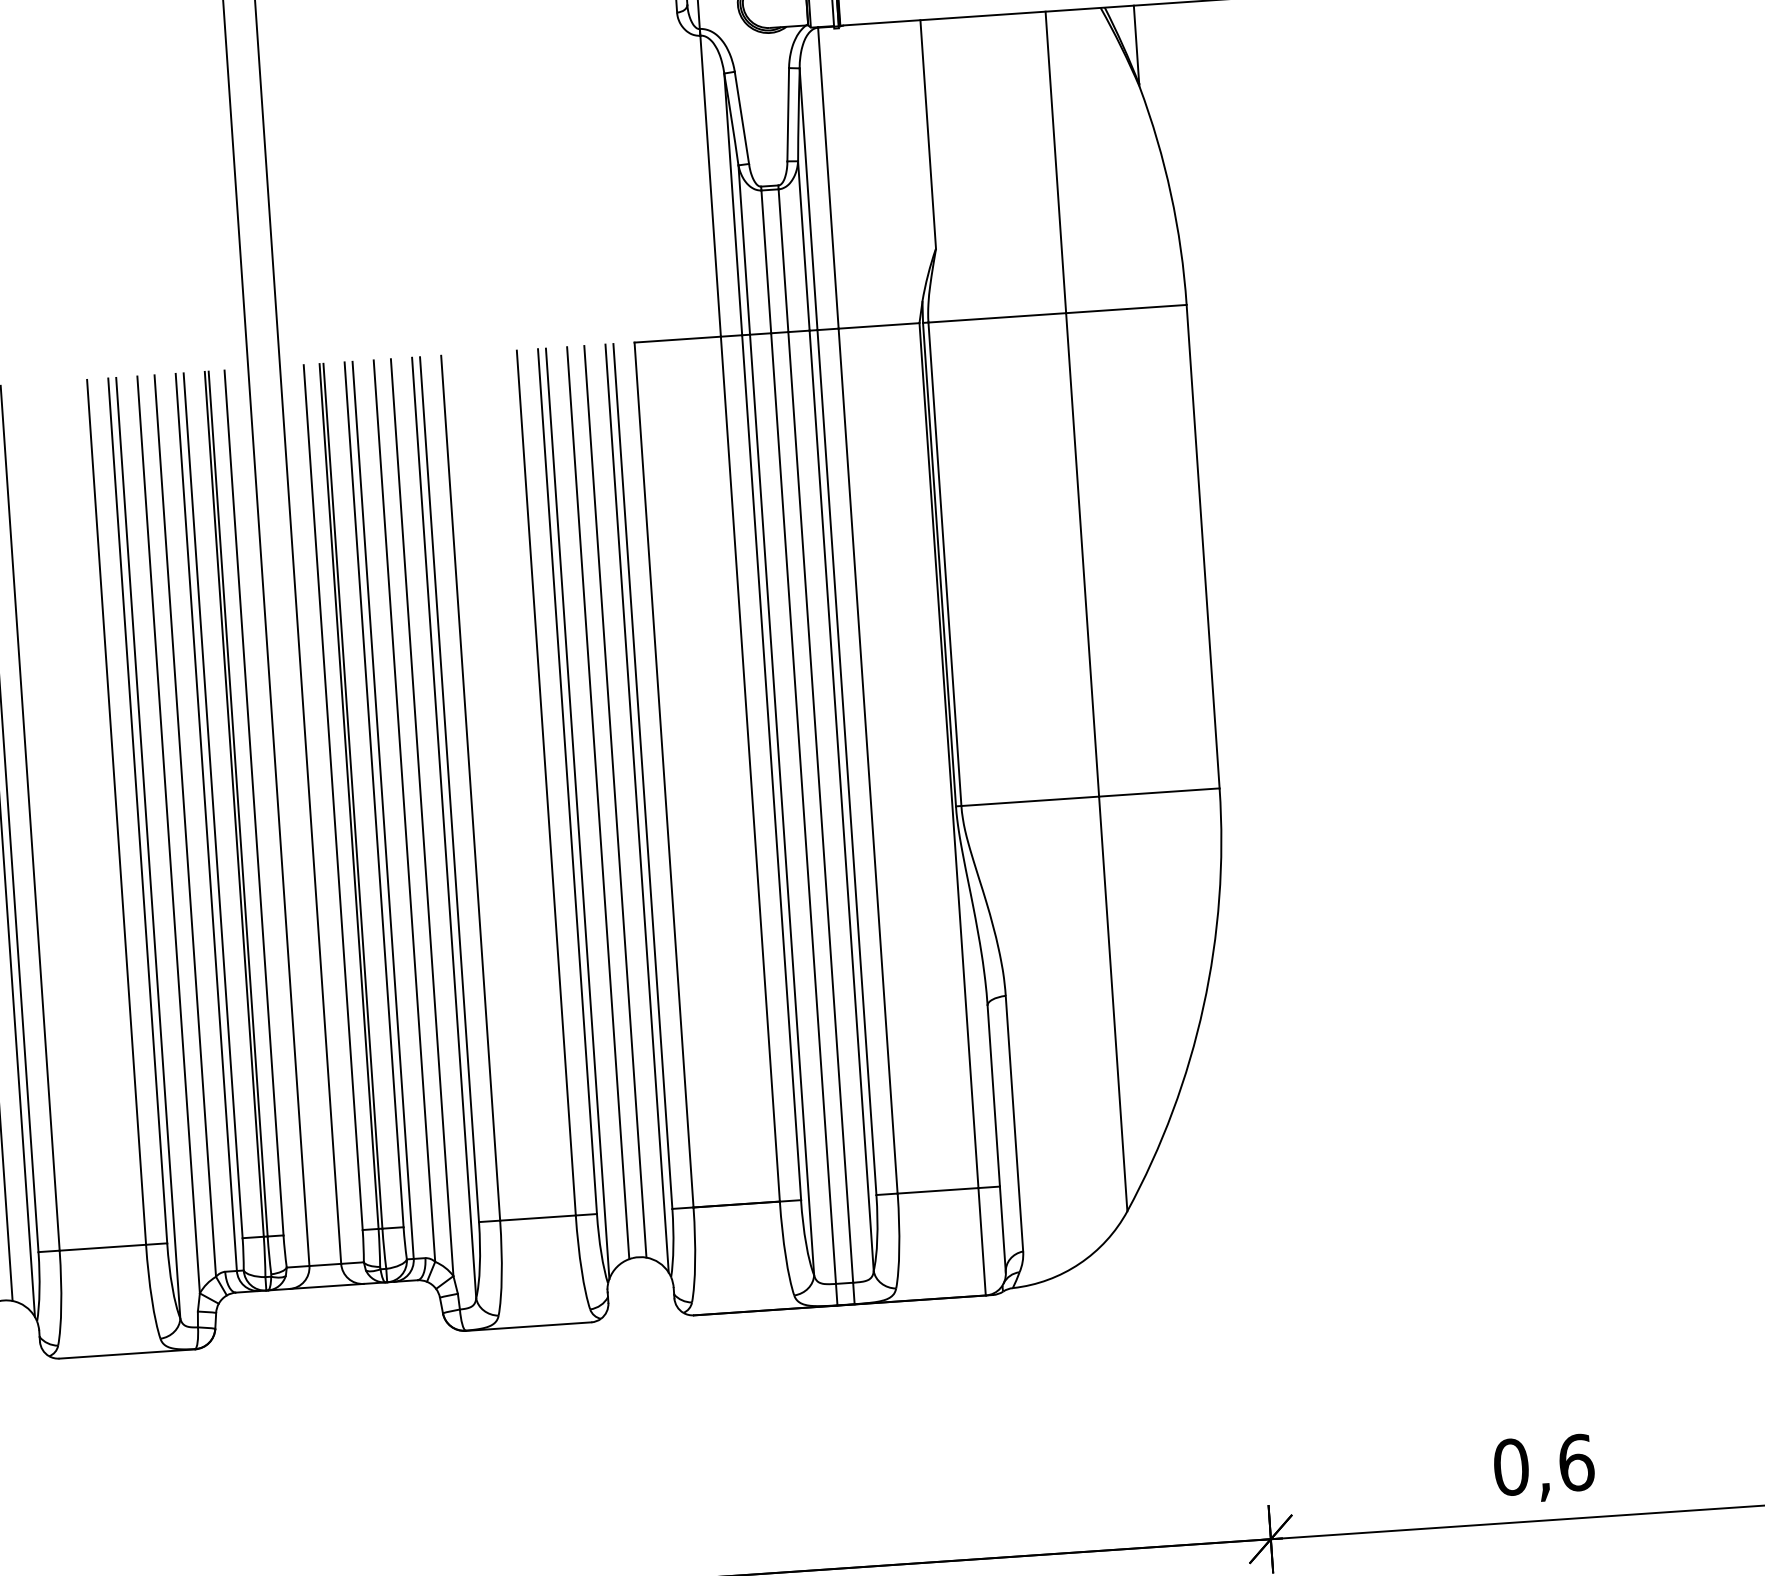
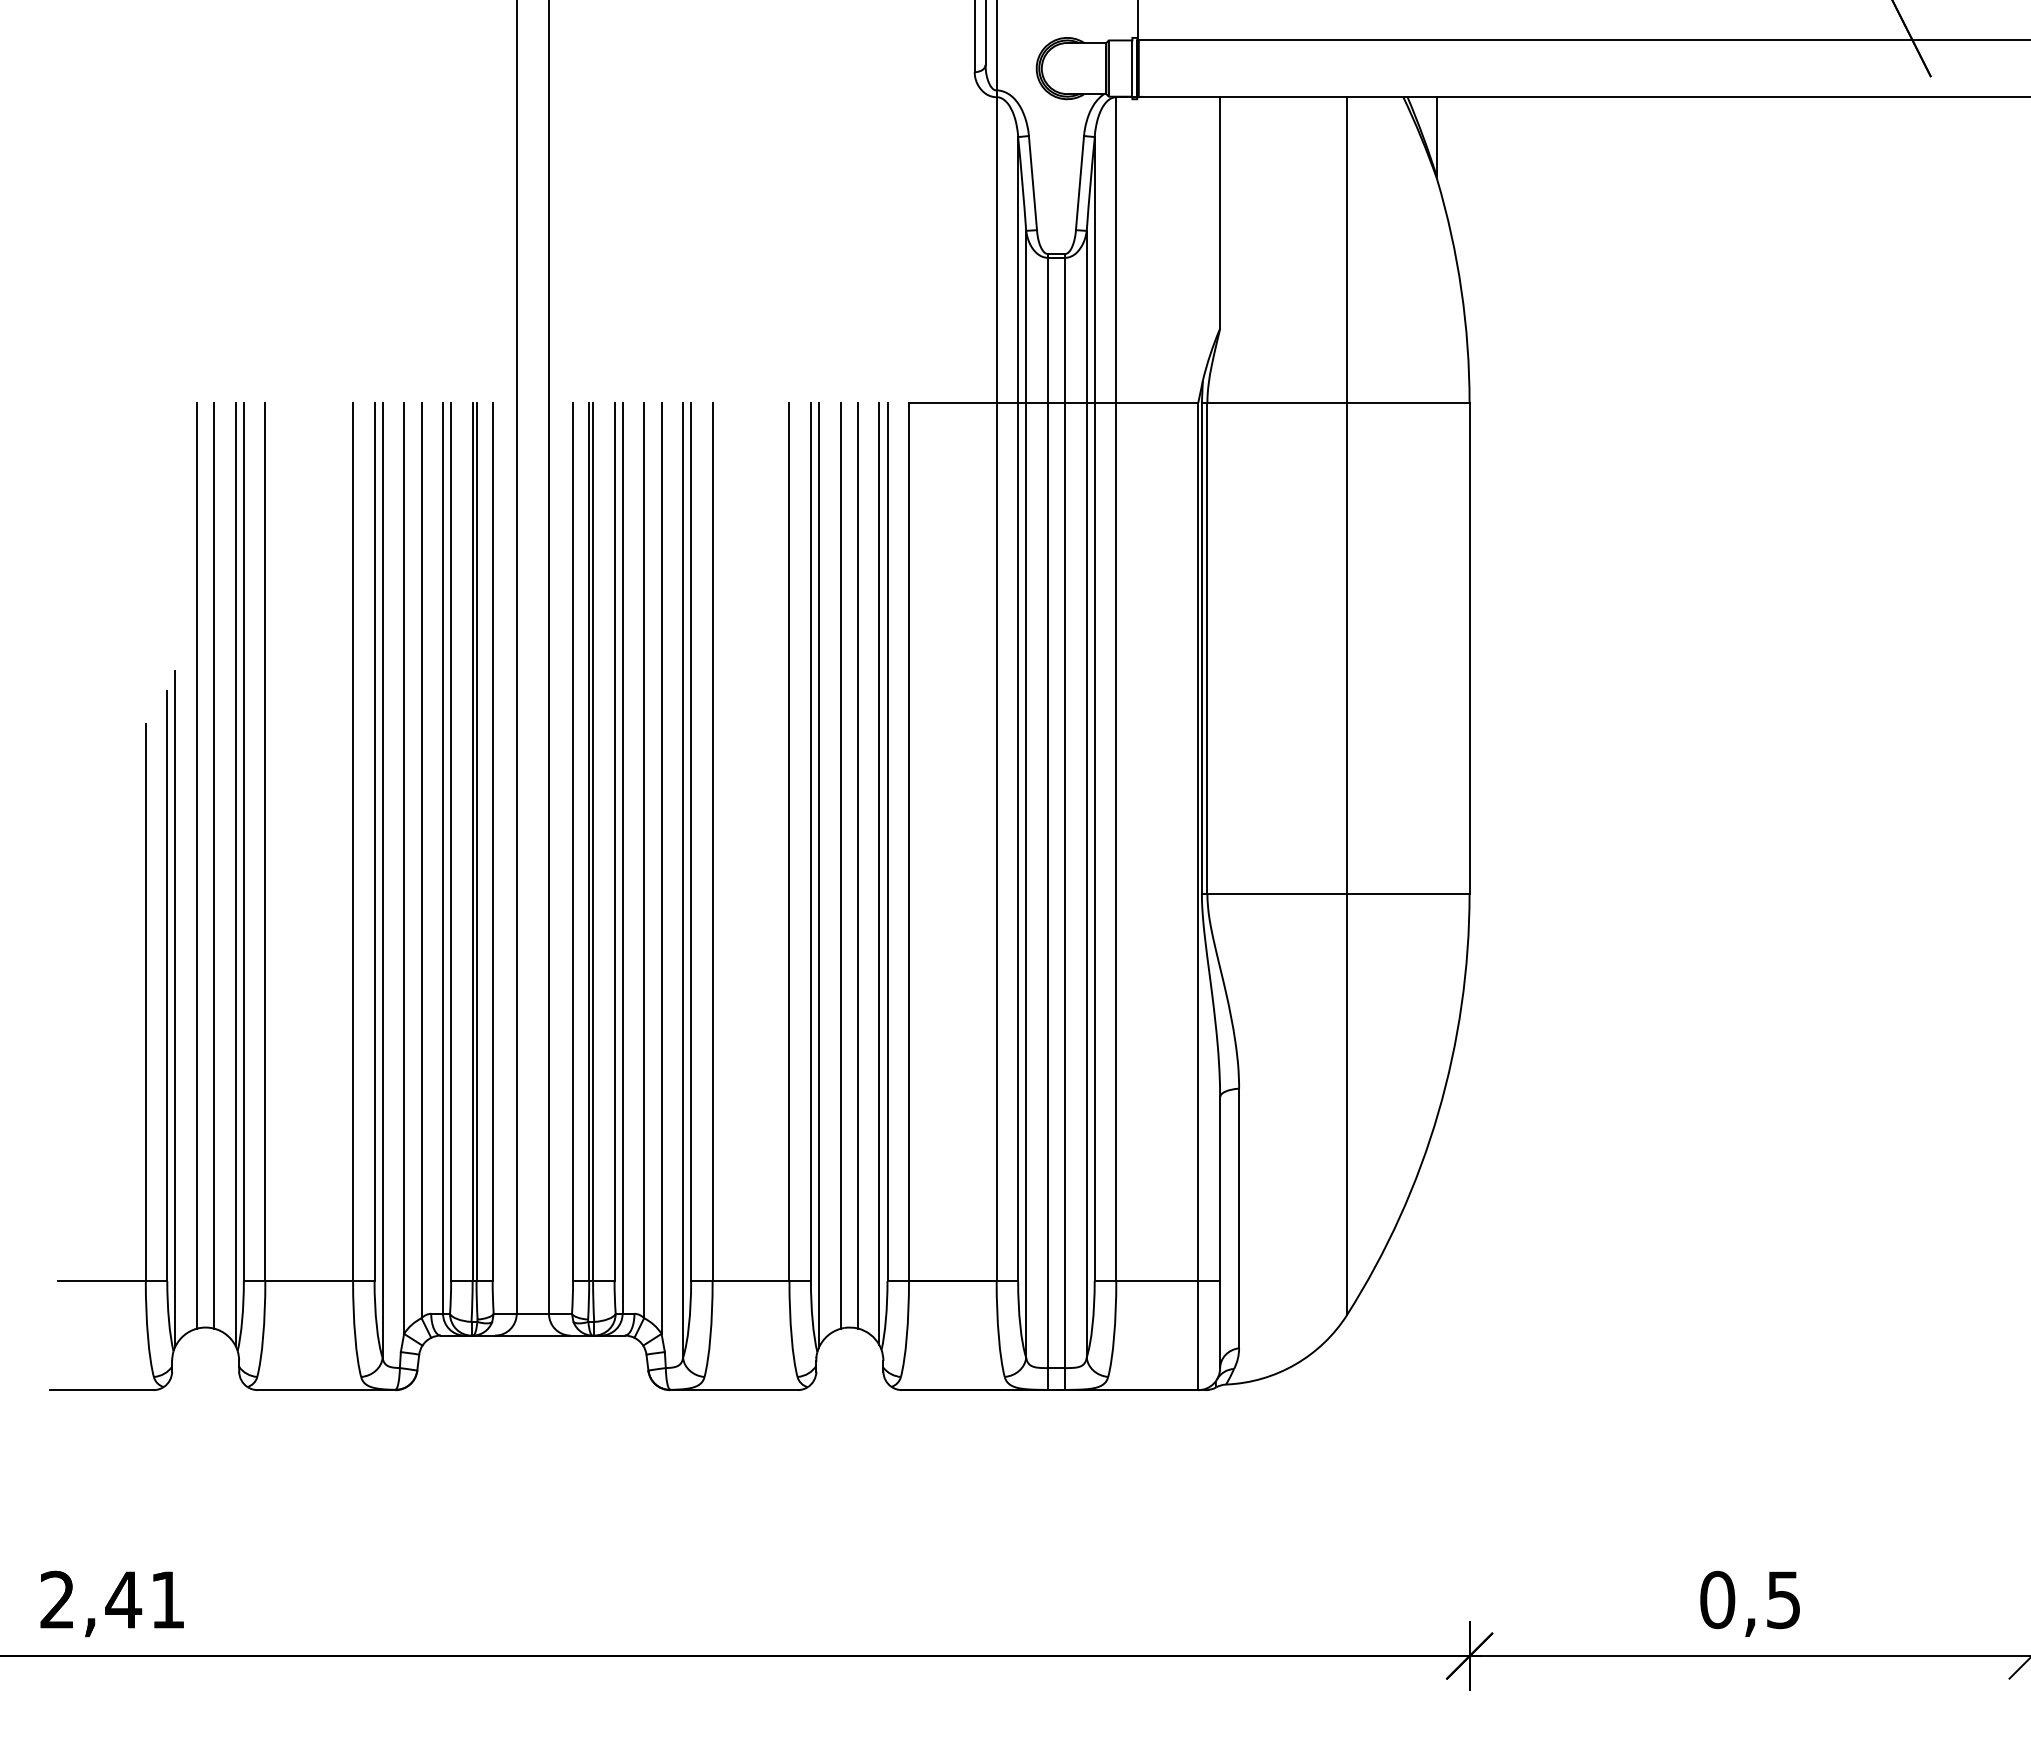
text: (1576, 1462) -> (1783, 1599), 0,6 -> 0,5

